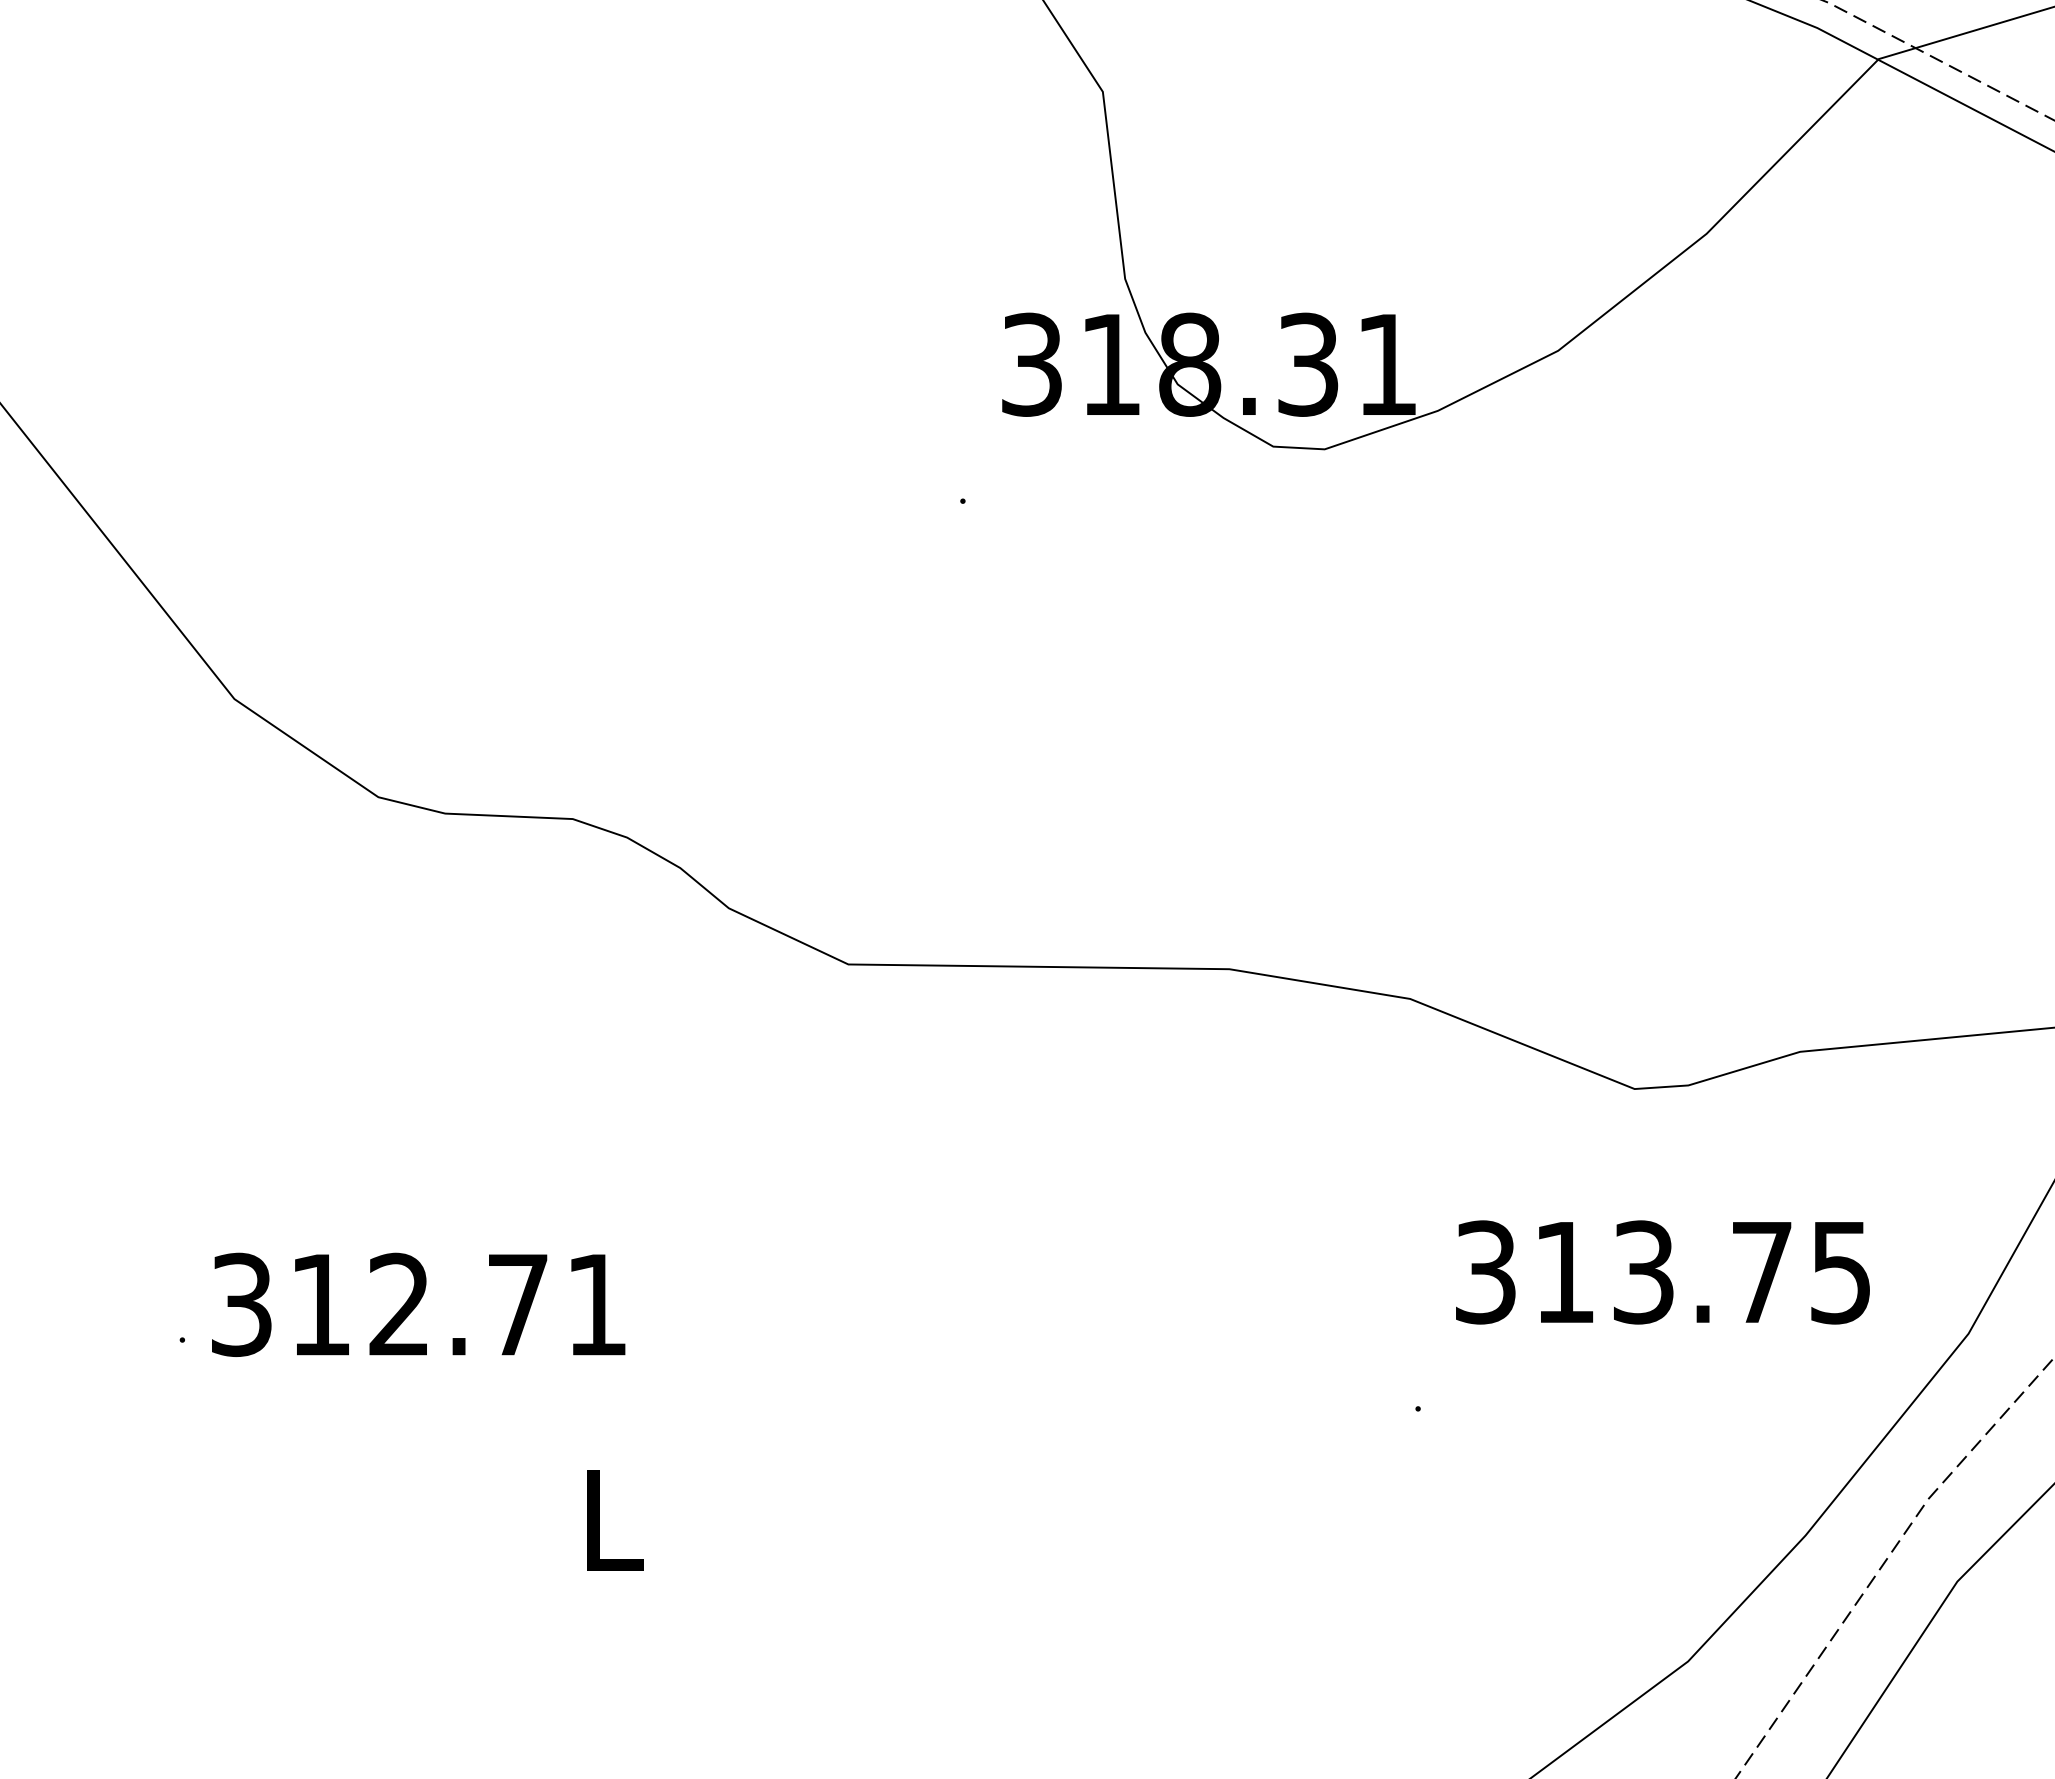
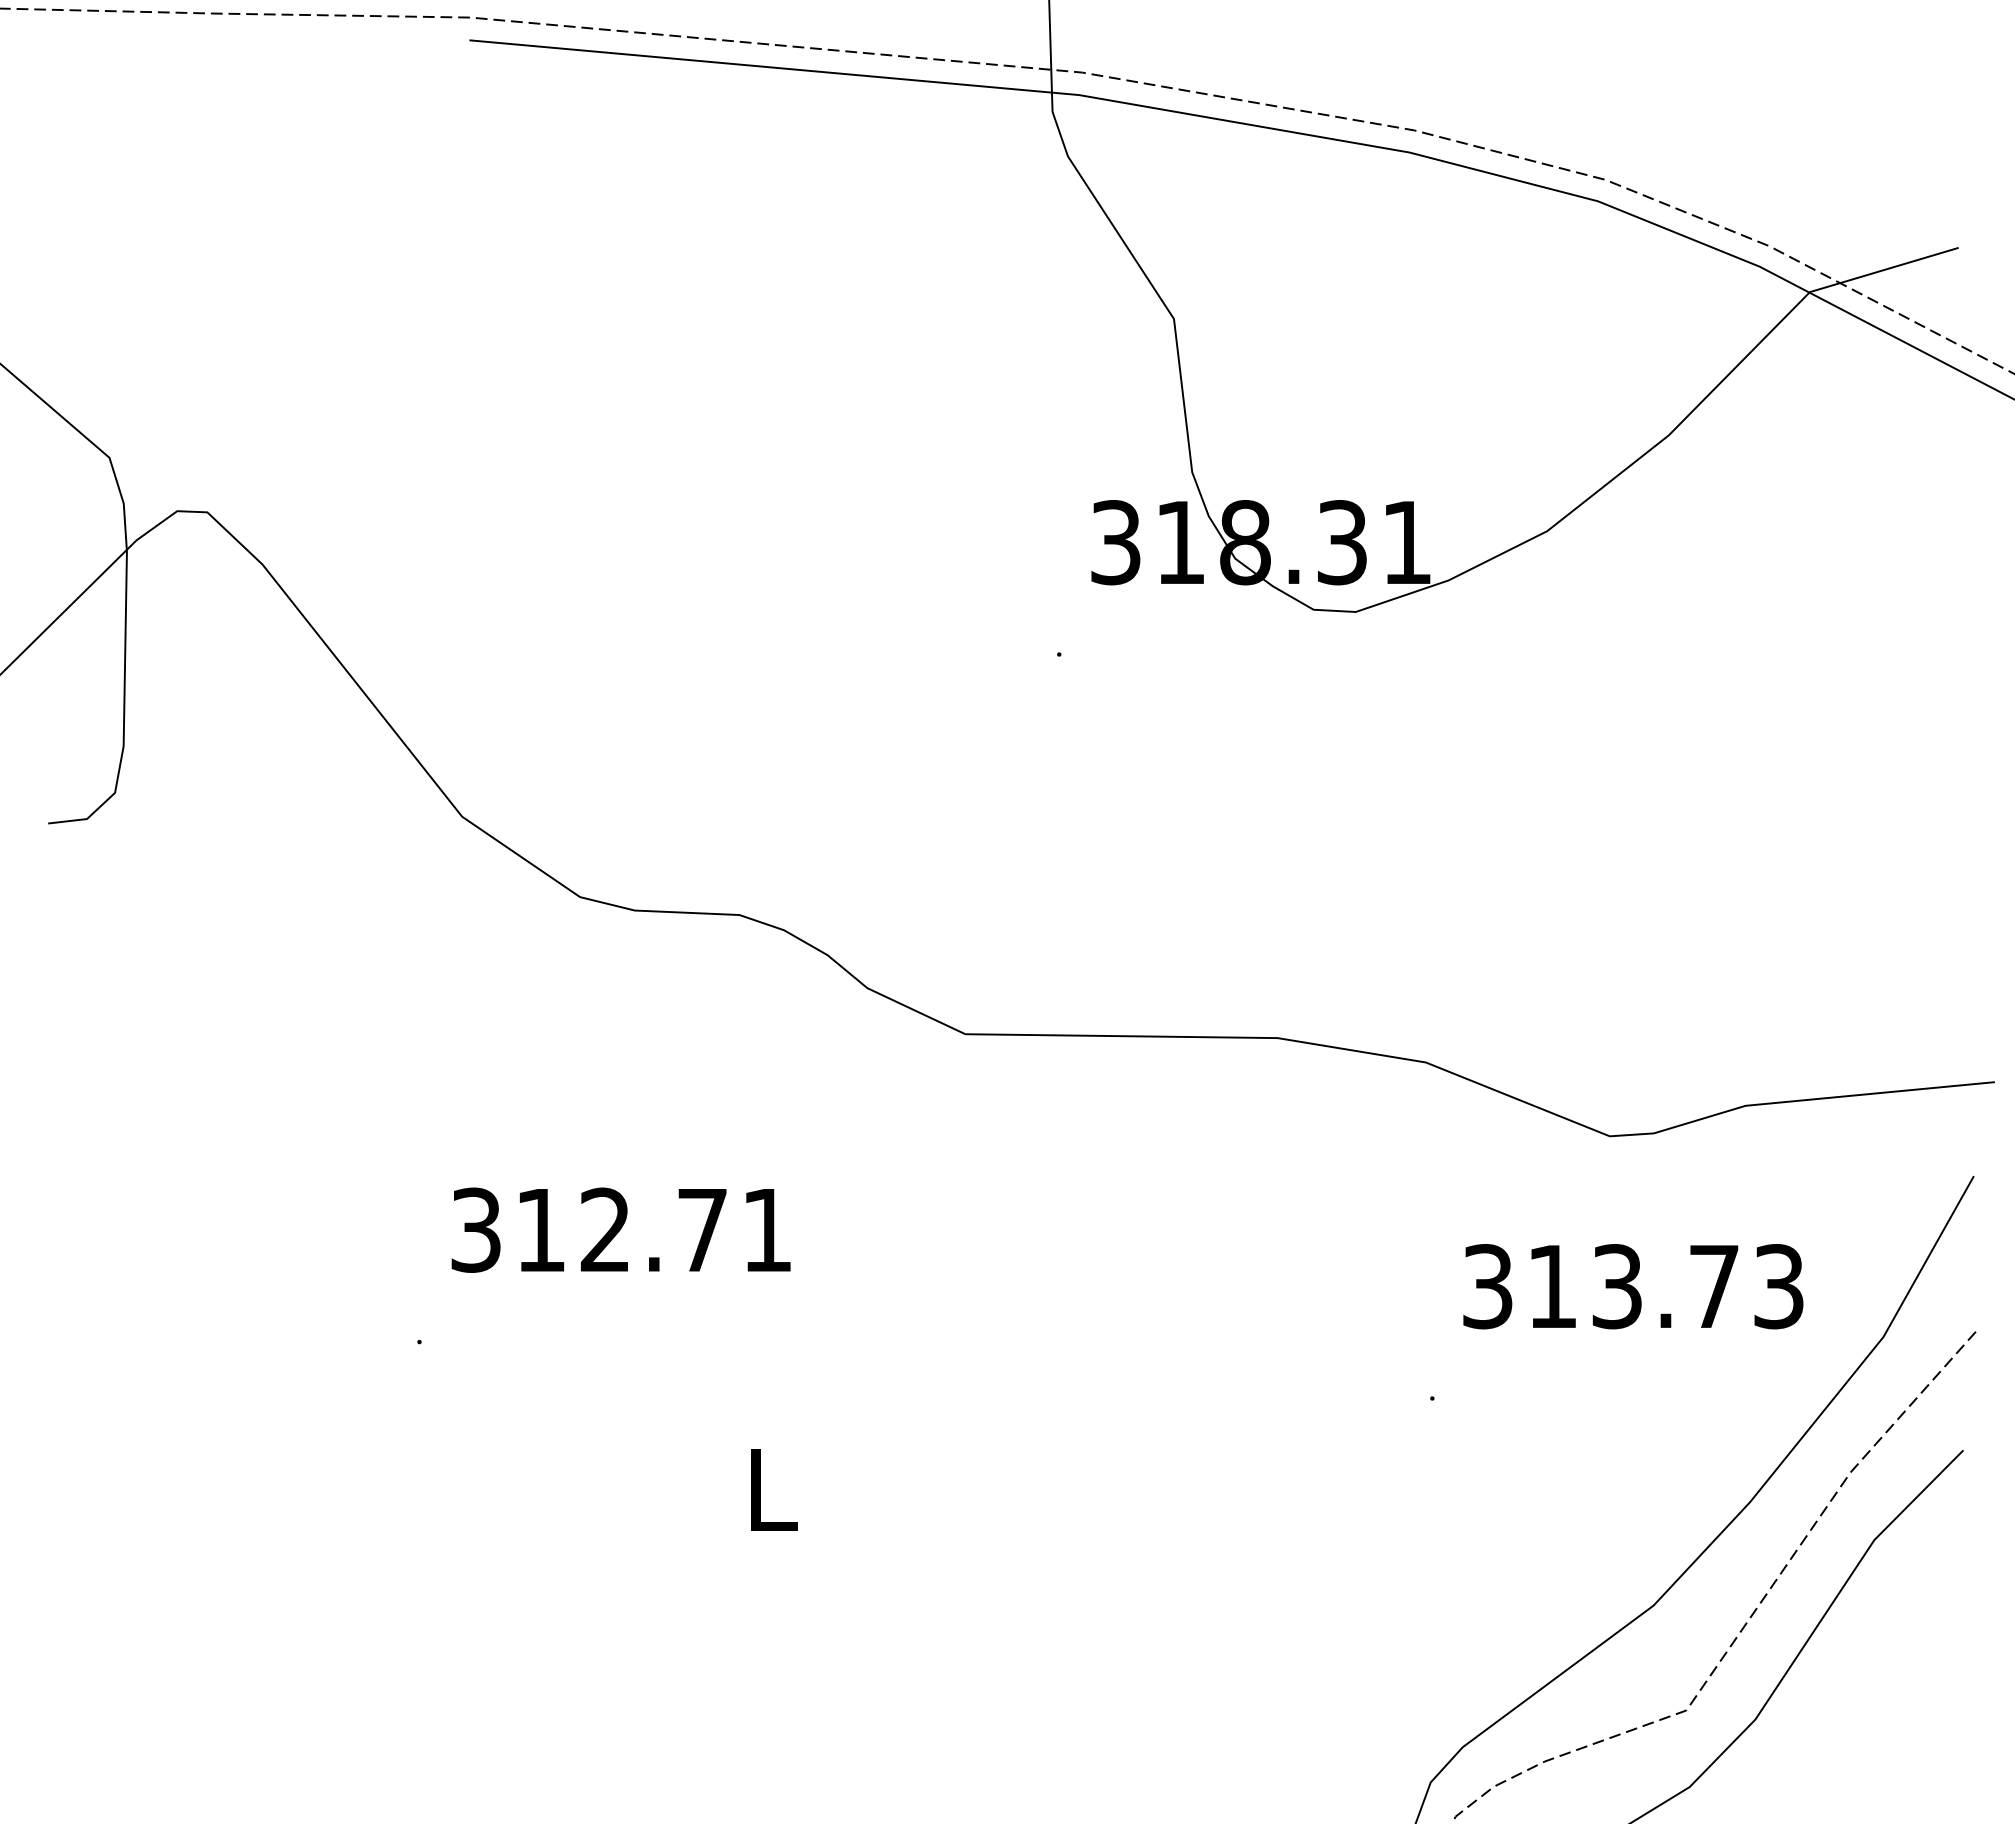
text: (1840, 1272) -> (1778, 1286), 313.75 -> 313.73
text: (417, 1303) -> (620, 1229), moved

